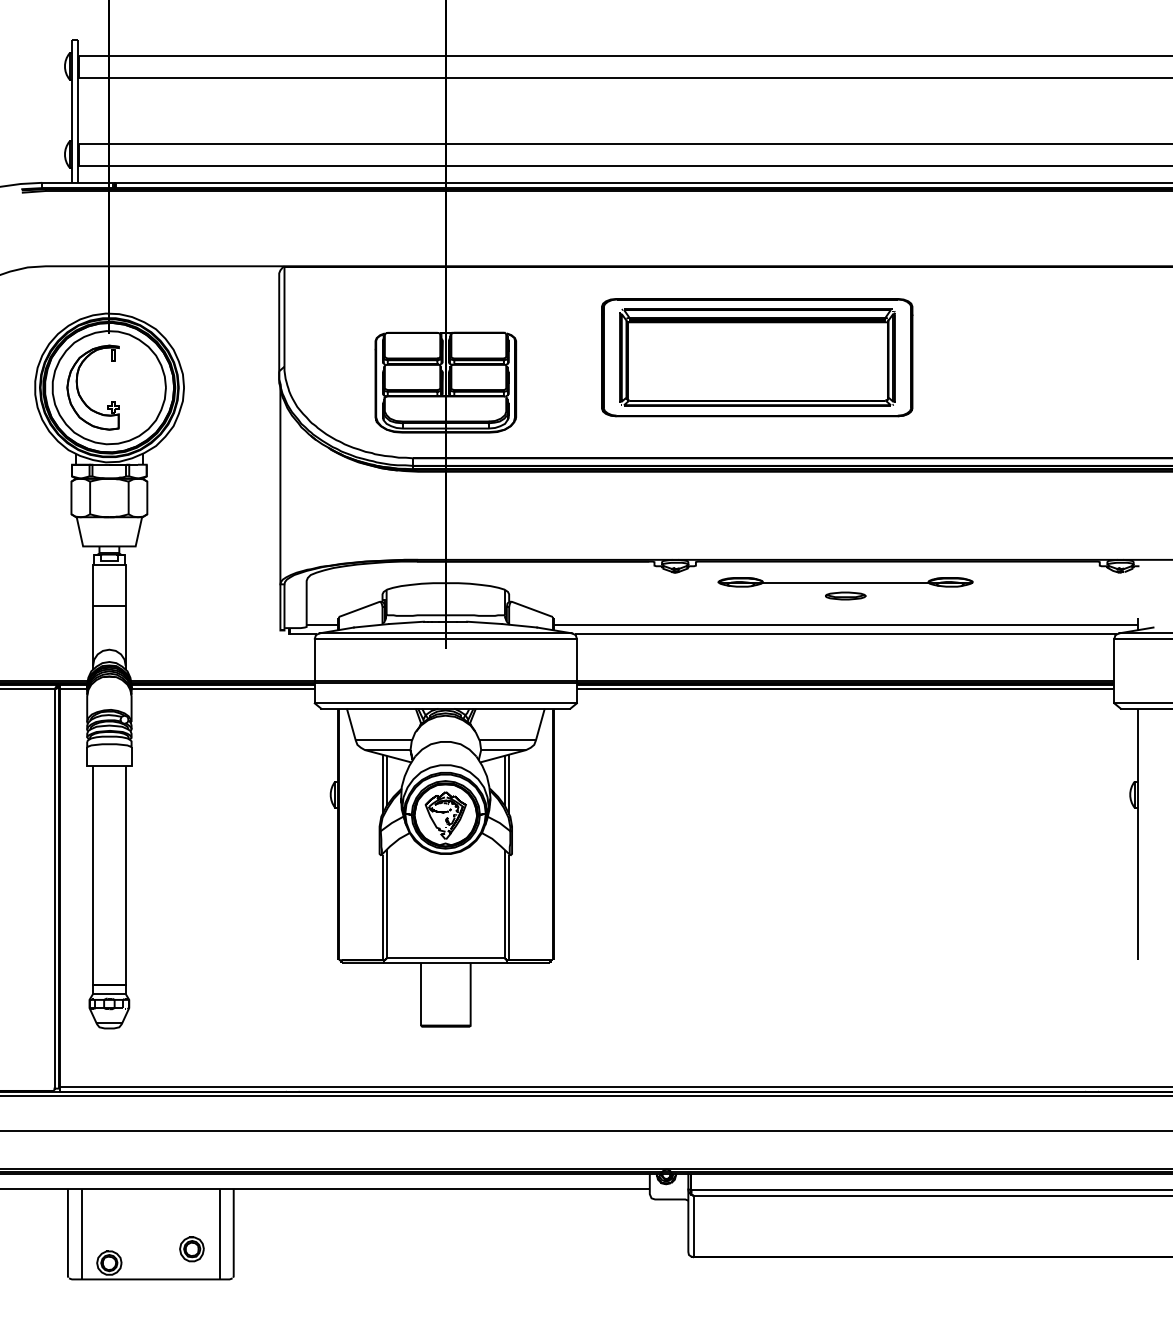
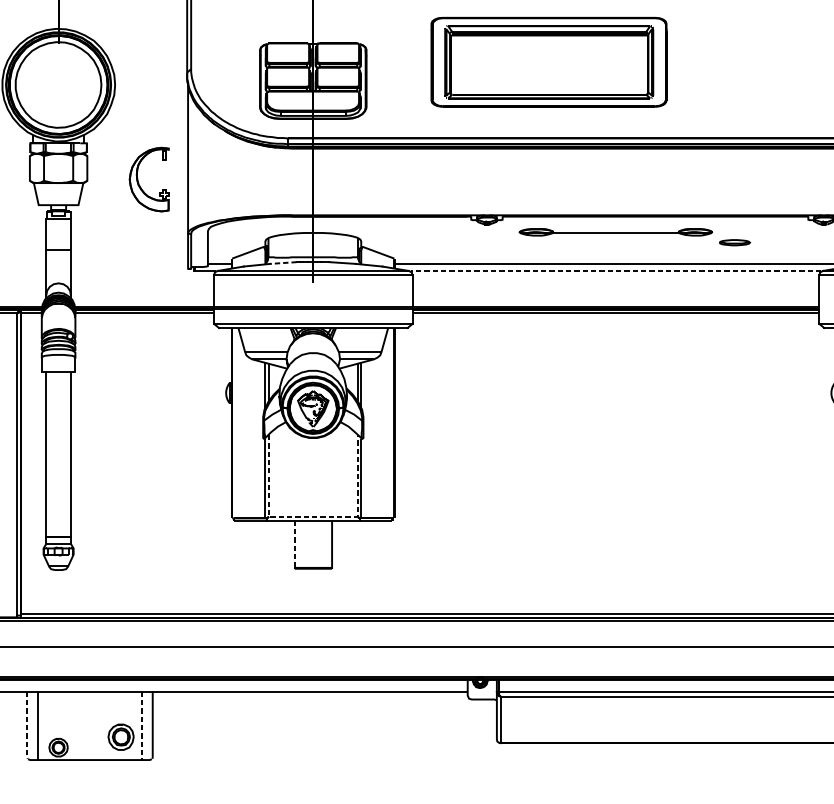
part: (79, 391) -> (138, 182), moved
part: (845, 595) -> (734, 242), moved
line: (406, 622) -> (283, 262), solid -> dashed
line: (845, 633) -> (615, 271), solid -> dashed
line: (445, 957) -> (313, 516), solid -> dashed
line: (421, 994) -> (294, 544), solid -> dashed
line: (67, 1234) -> (26, 726), solid -> dashed
line: (219, 1234) -> (141, 726), solid -> dashed
part: (191, 1249) -> (120, 737), size x1.4

